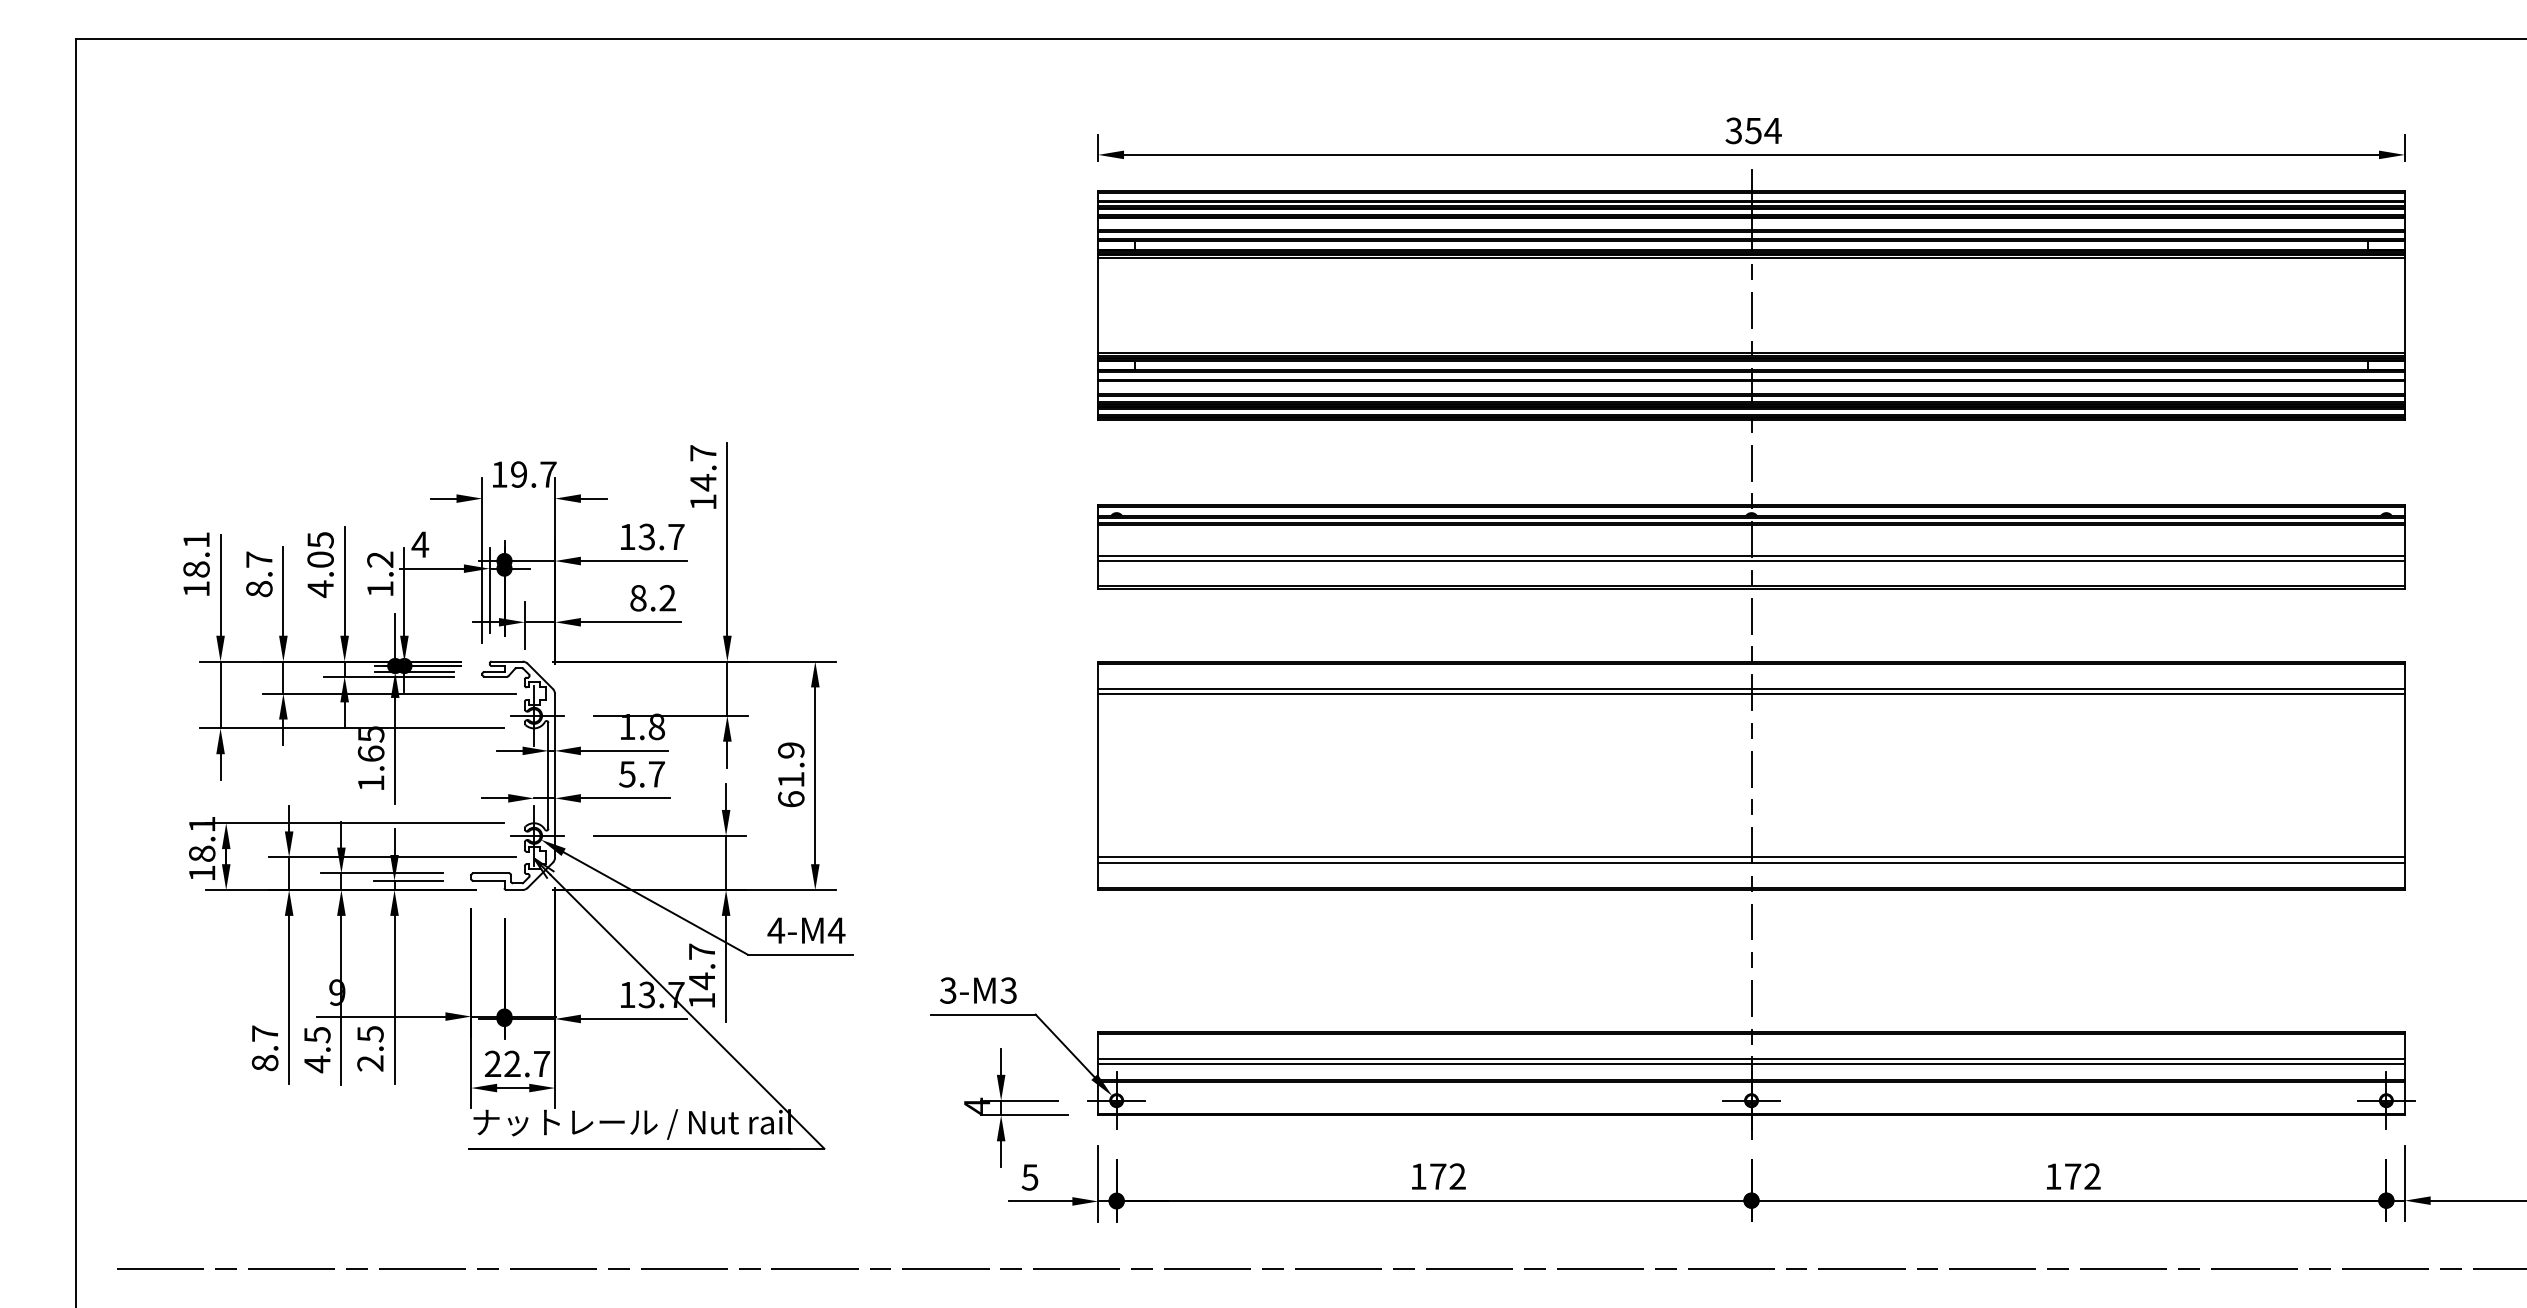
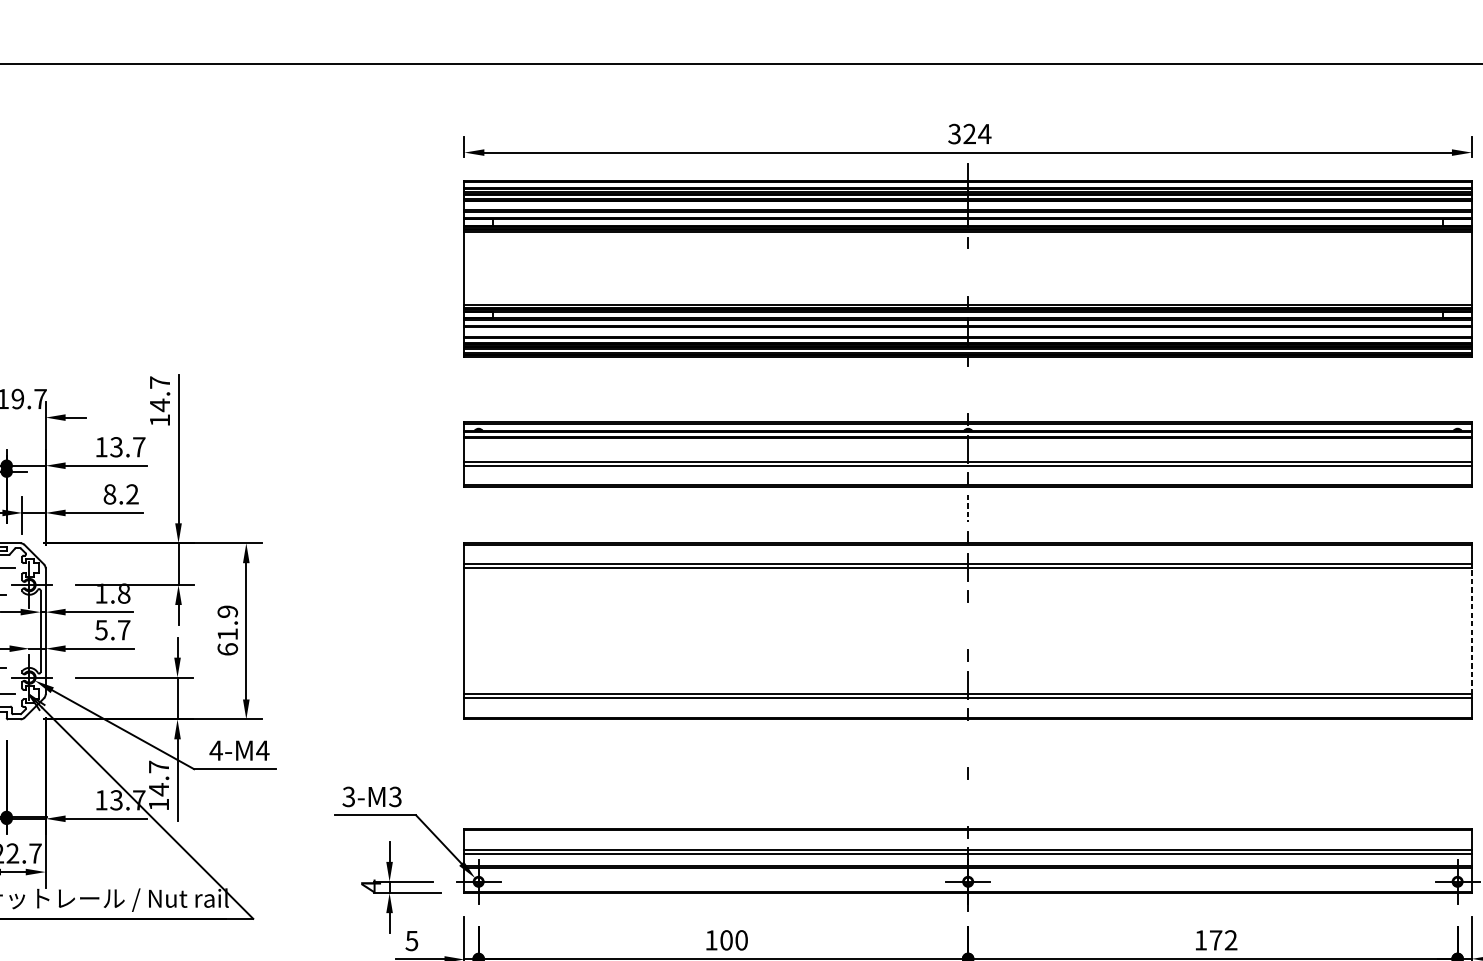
text: (1753, 130) -> (969, 133), 354 -> 324
line: (1751, 309) -> (968, 271), removed
line: (1751, 462) -> (968, 389), removed
line: (1751, 616) -> (968, 508), solid -> dashed
line: (1751, 768) -> (968, 625), removed
line: (2404, 775) -> (1471, 631), solid -> dashed
line: (1751, 921) -> (968, 743), removed
line: (1751, 997) -> (968, 802), removed
text: (1447, 1176) -> (733, 940), 172 -> 100

